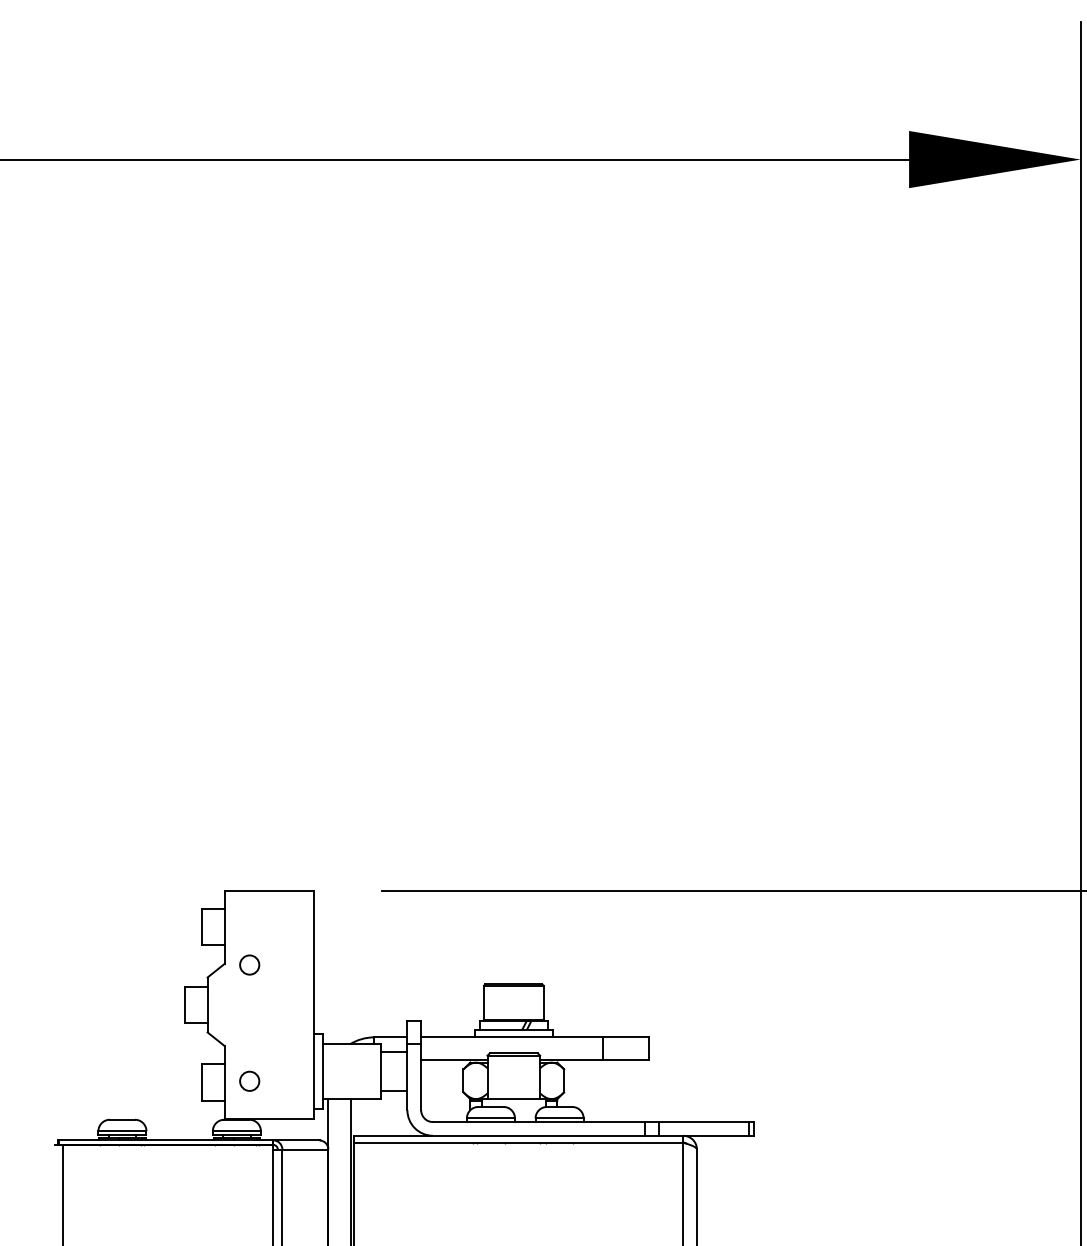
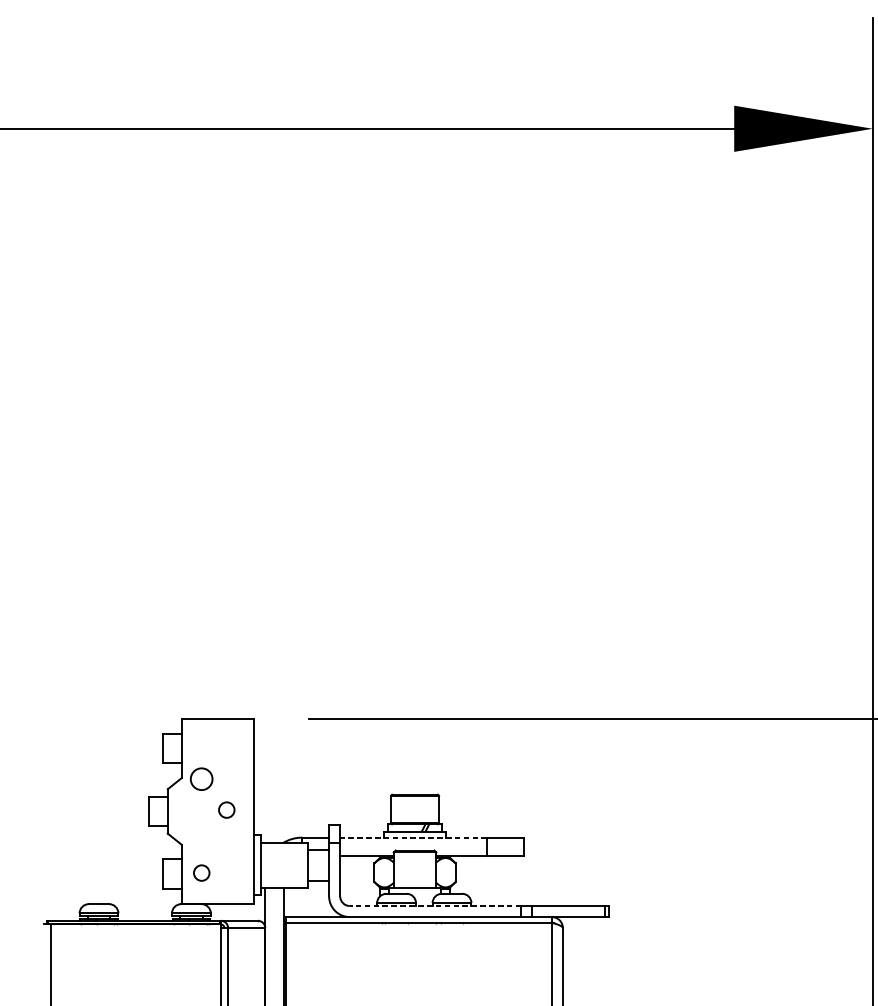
circle: (249, 964) -> (201, 778), size x1.4
circle: (280, 1002) -> (226, 809), added
line: (512, 1037) -> (413, 837), solid -> dashed
line: (538, 1122) -> (434, 906), solid -> dashed

